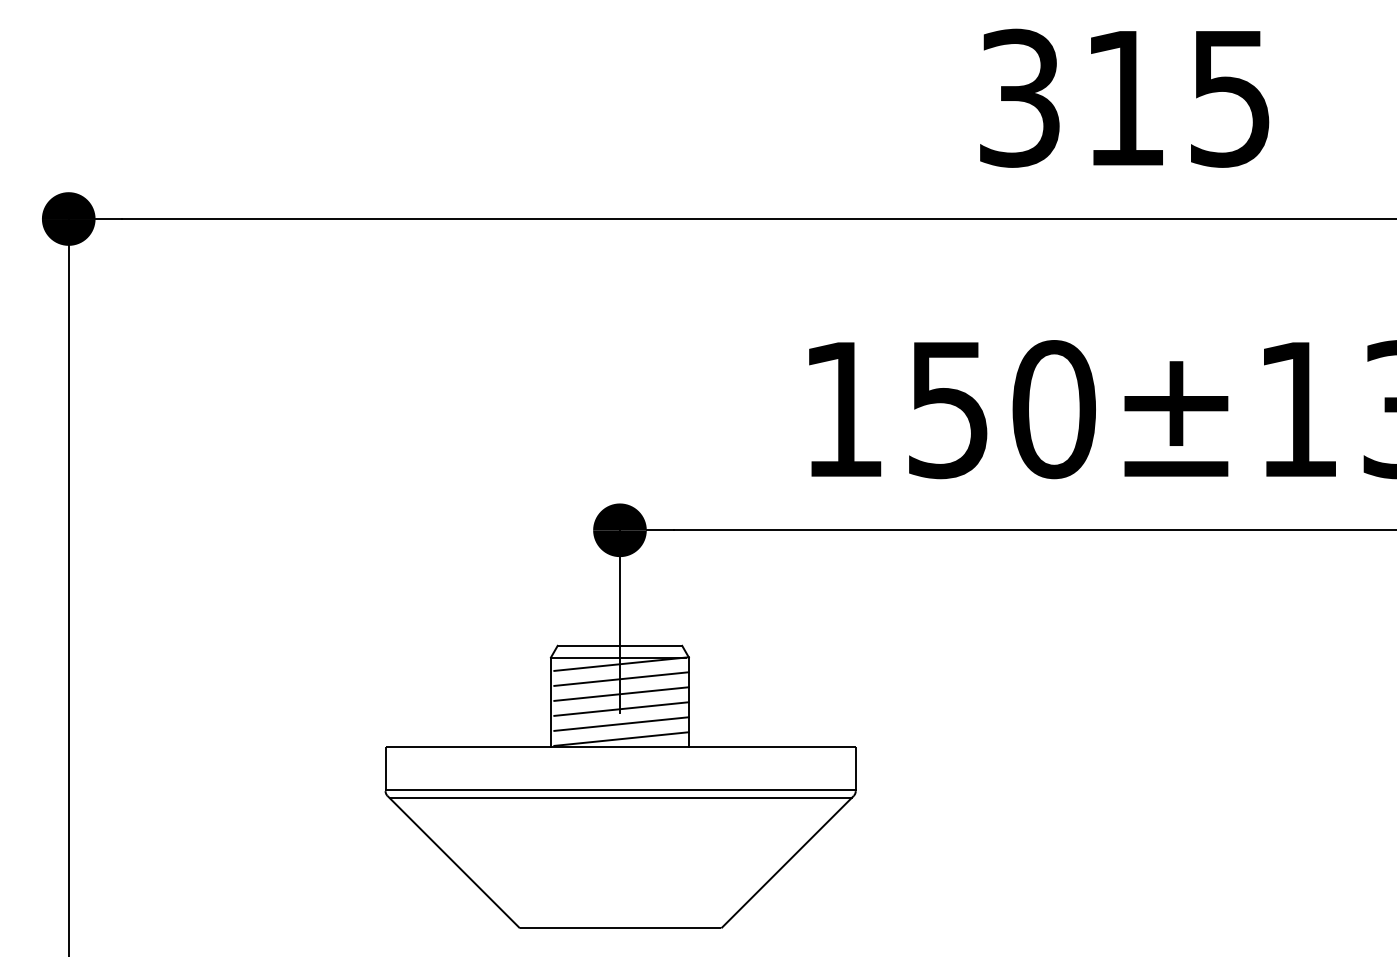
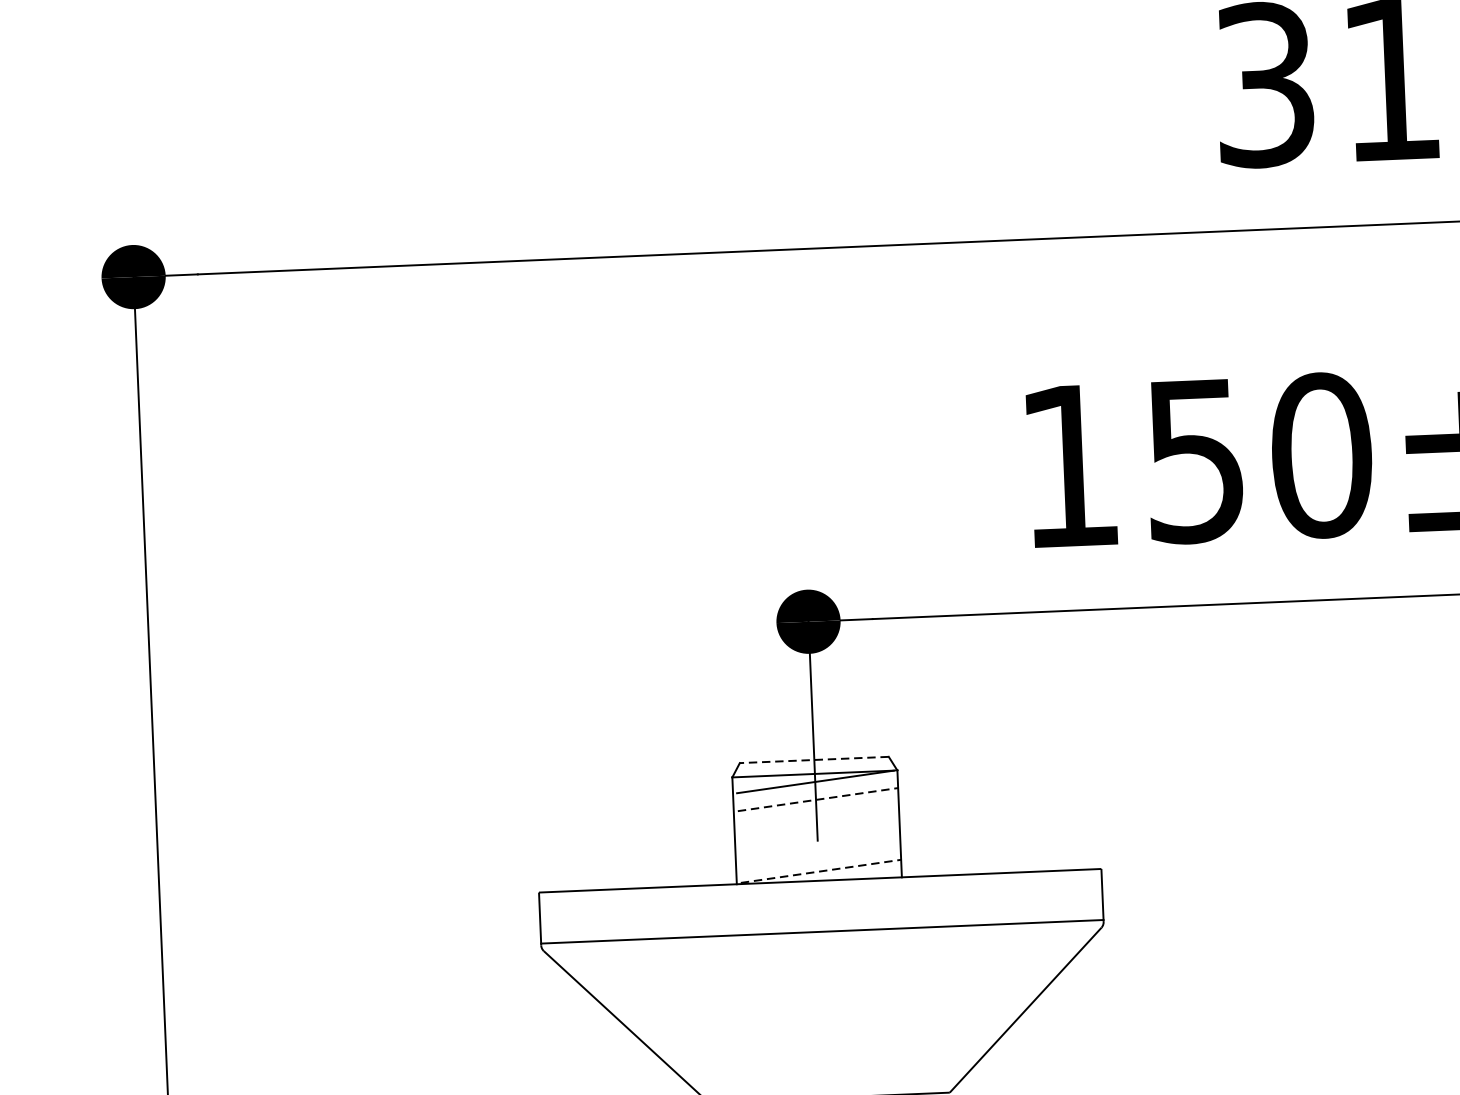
line: (619, 645) -> (813, 759), solid -> dashed
line: (621, 679) -> (817, 800), solid -> dashed
line: (621, 693) -> (818, 816), removed
line: (621, 708) -> (819, 834), removed
line: (621, 723) -> (820, 852), removed
line: (621, 739) -> (820, 871), solid -> dashed
line: (620, 797) -> (822, 941), removed

